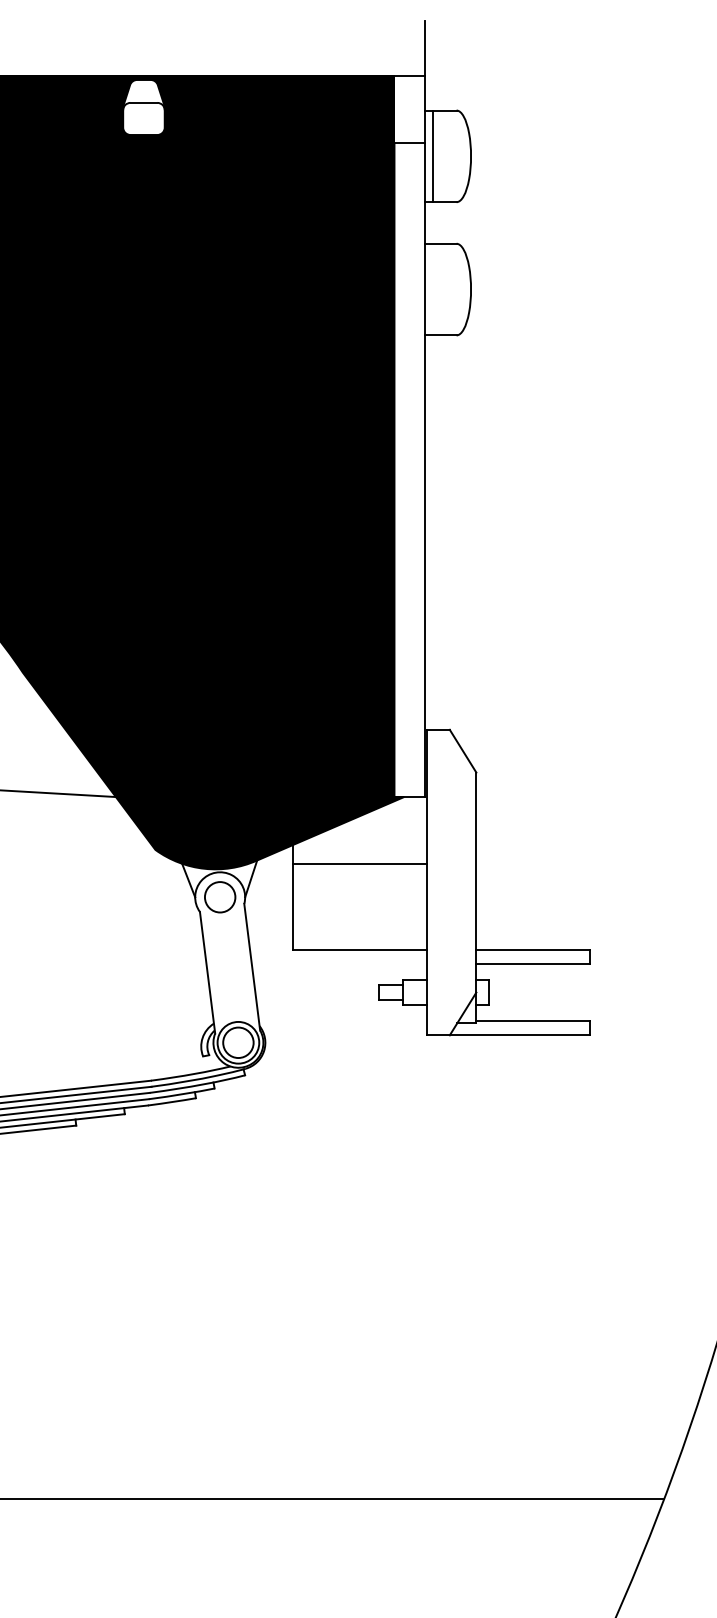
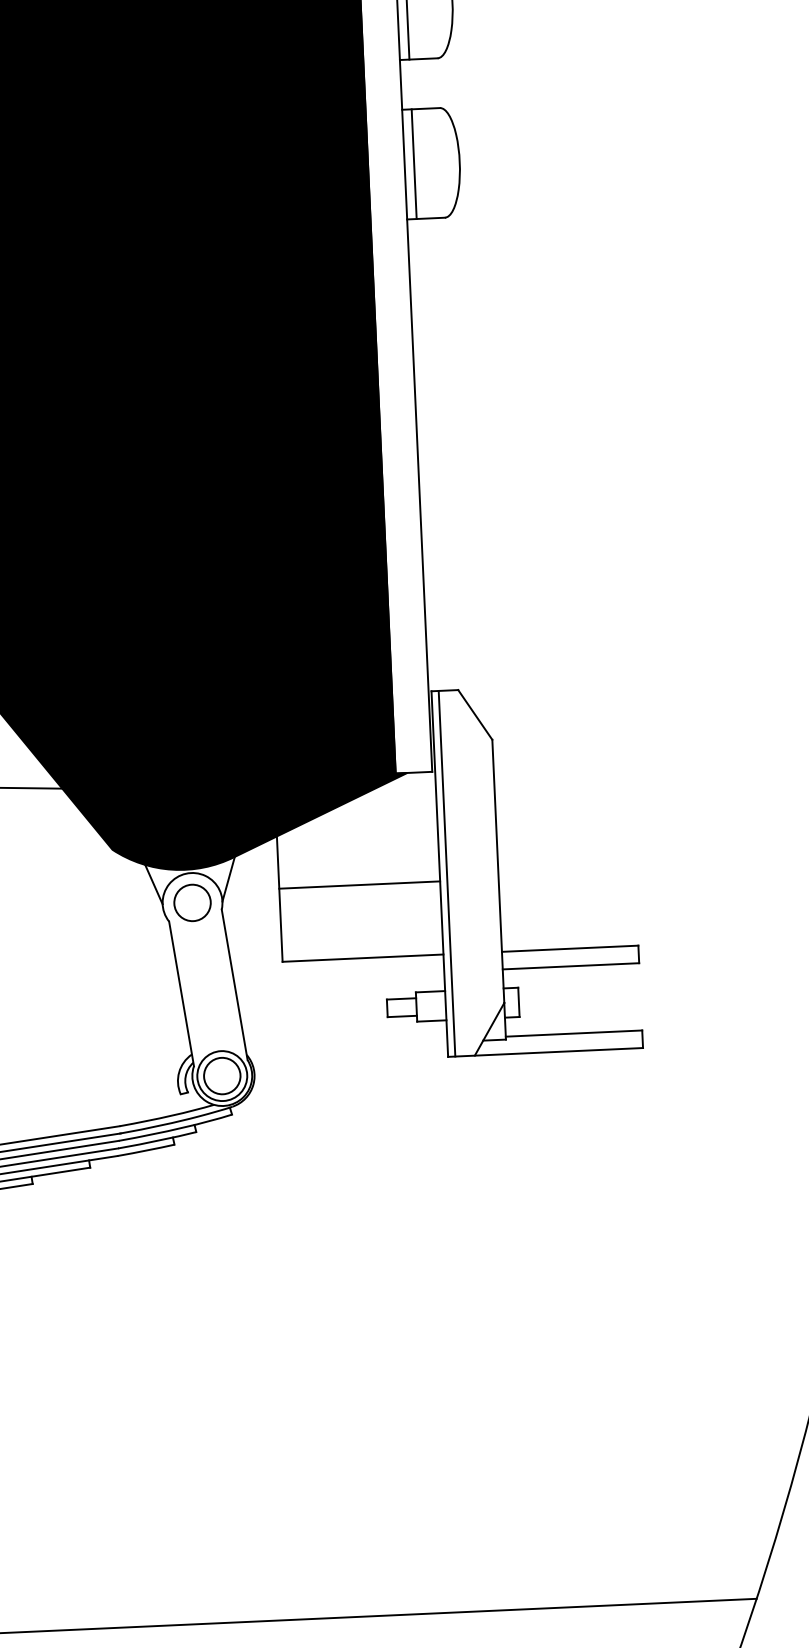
line: (432, 289) -> (413, 164), added
line: (360, 863) -> (359, 884), moved
line: (433, 882) -> (447, 873), added

